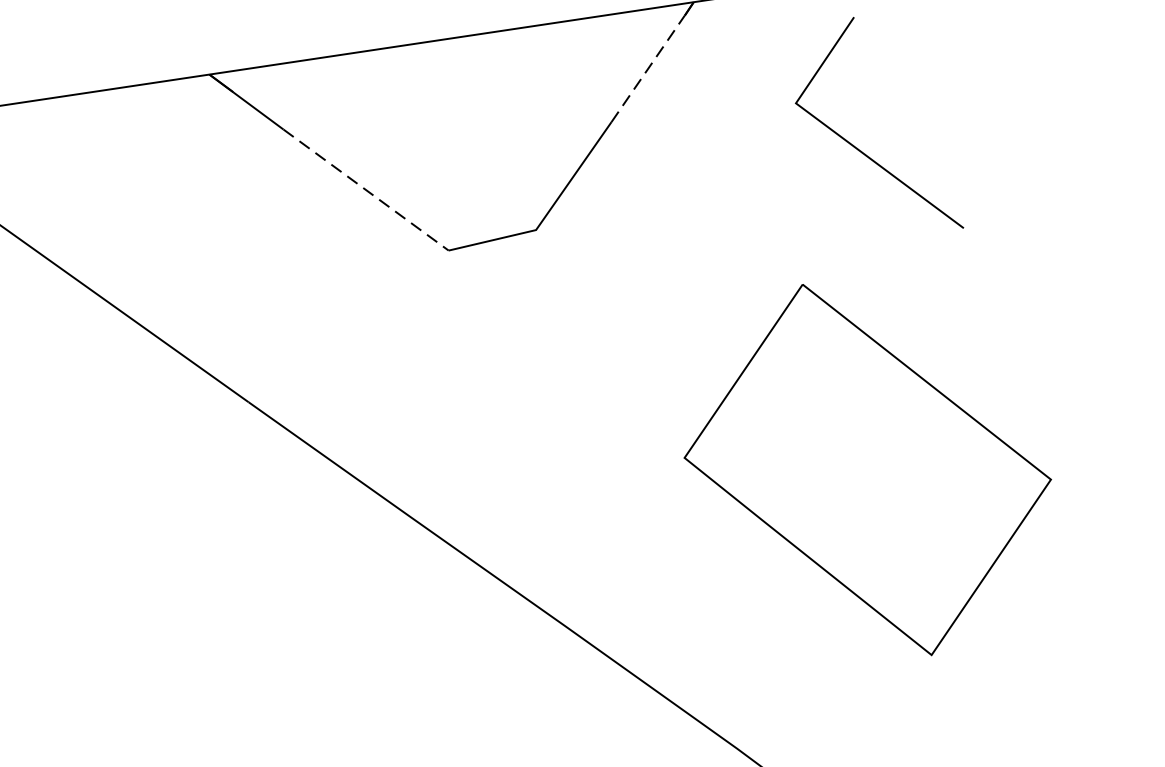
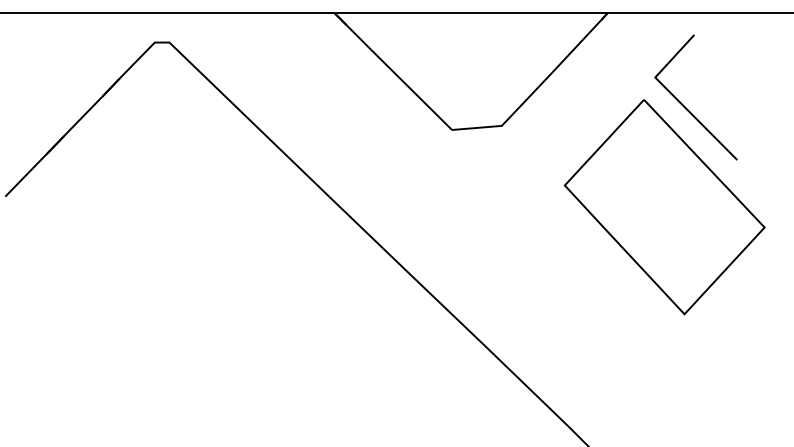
line: (647, 69) -> (576, 46), dashed -> solid
line: (365, 189) -> (411, 89), dashed -> solid
part: (867, 470) -> (664, 207), moved

